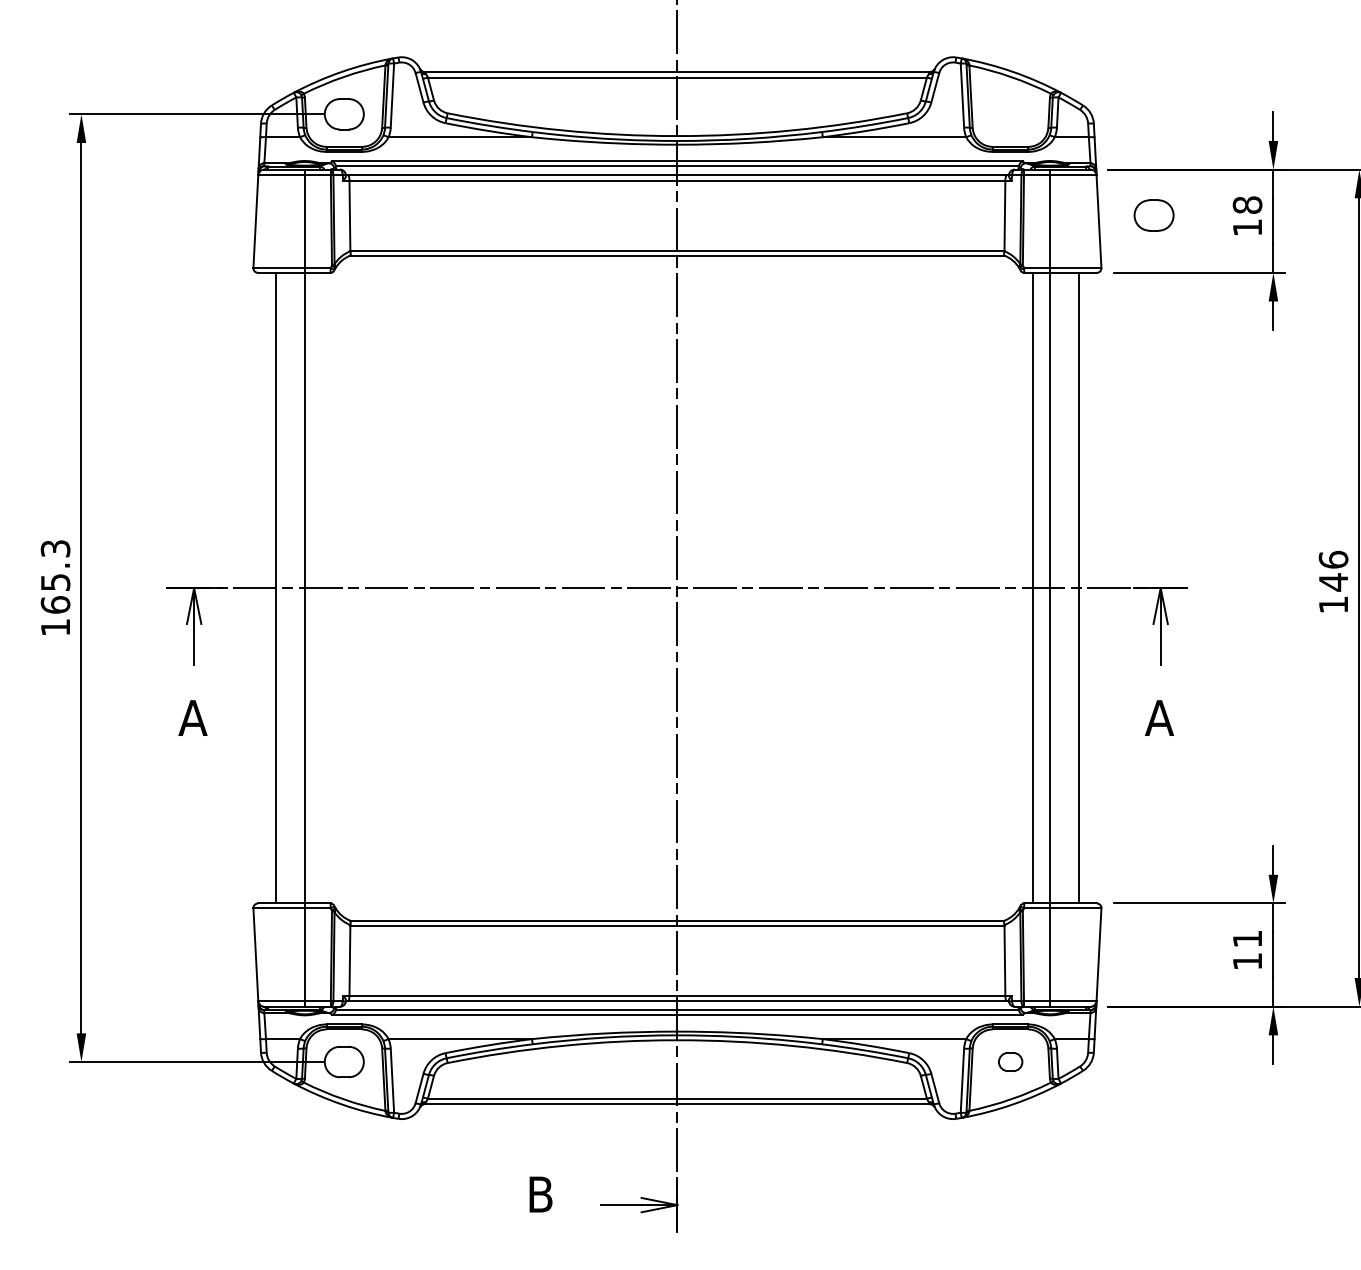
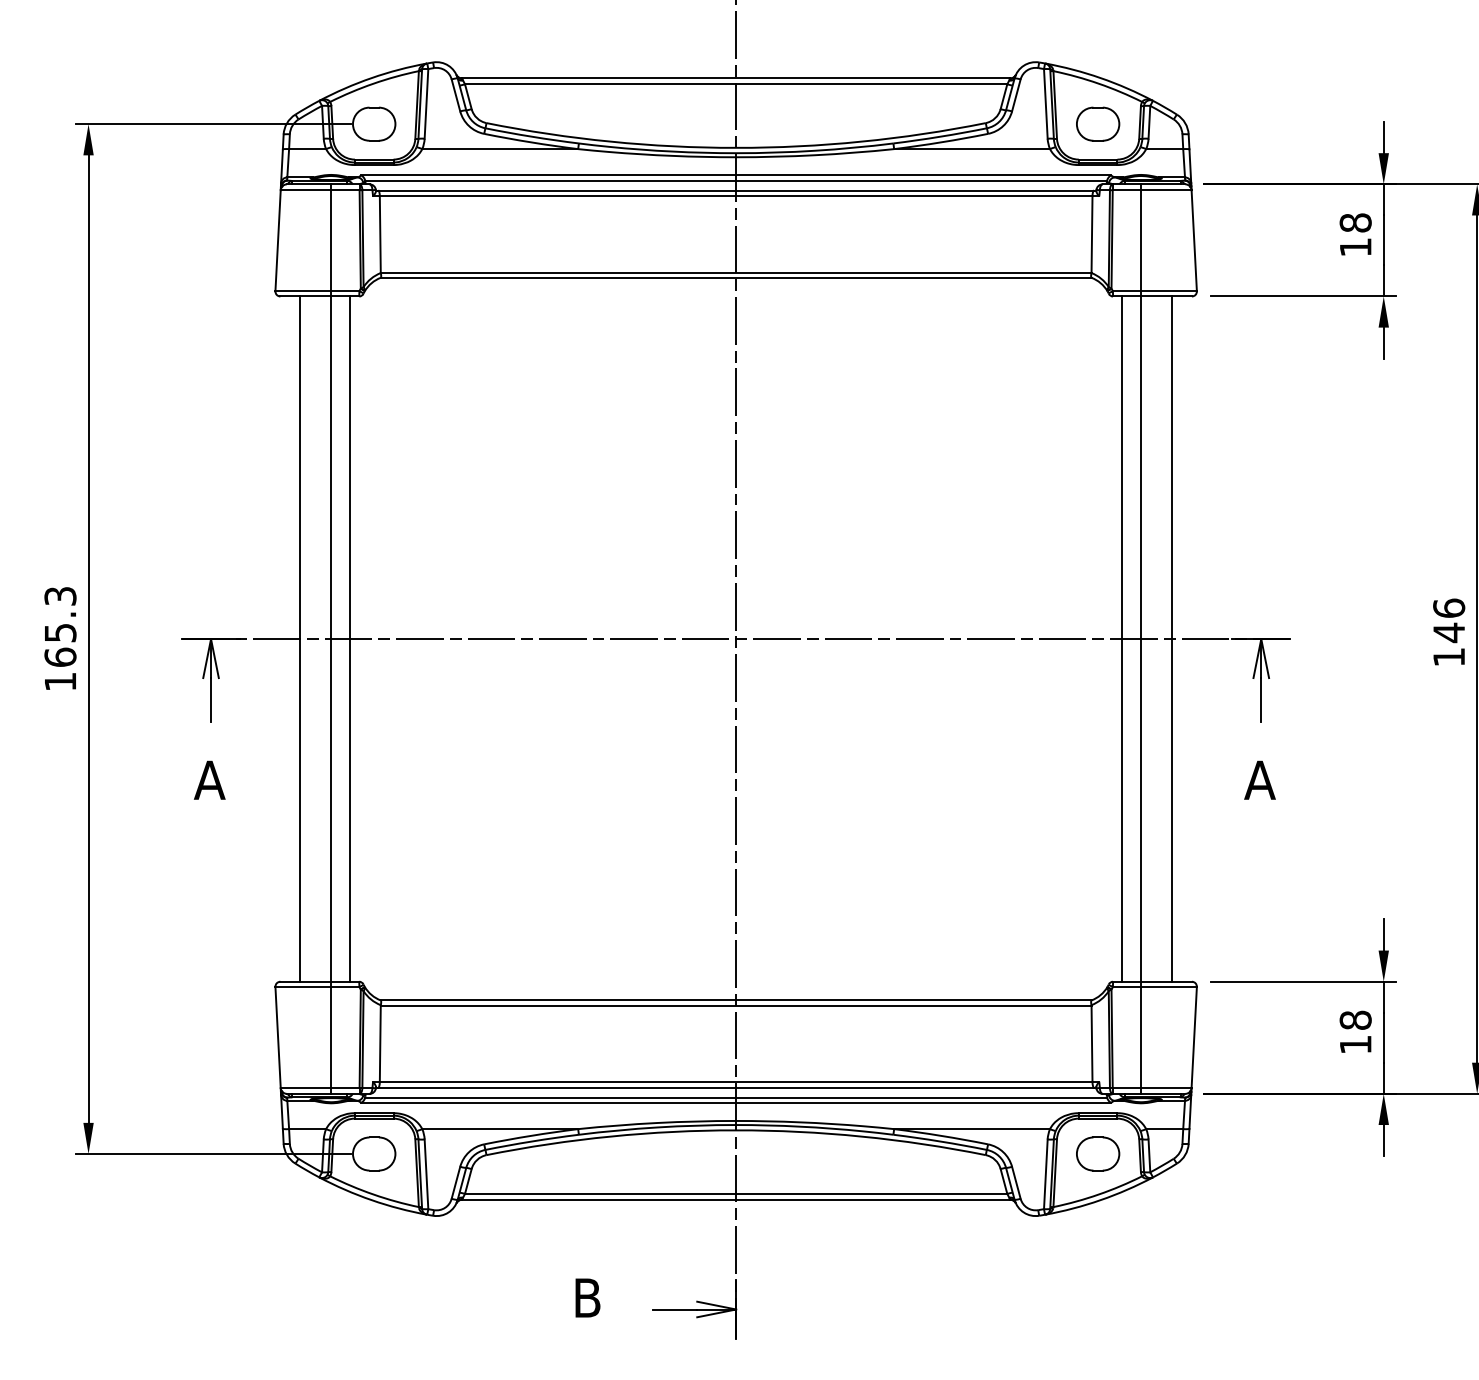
part: (1154, 214) -> (1098, 123), moved
line: (321, 587) -> (349, 638), added
text: (1247, 938) -> (1355, 1019), 11 -> 18
part: (1010, 1061) -> (1098, 1153), size x1.67

